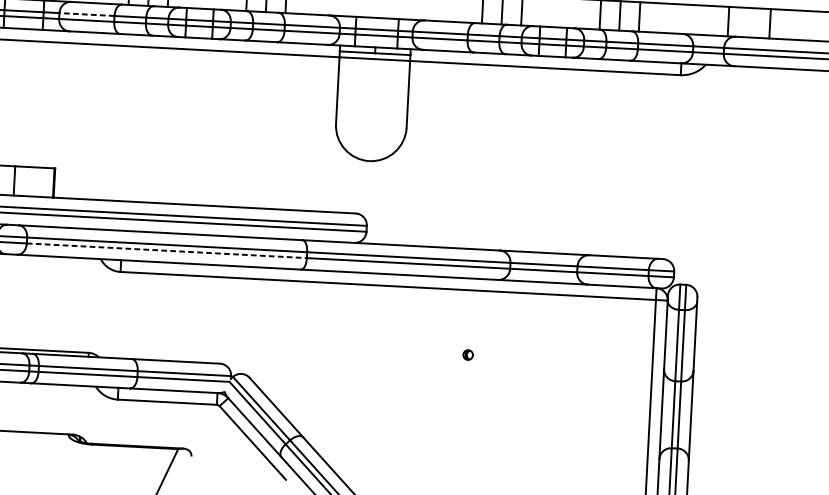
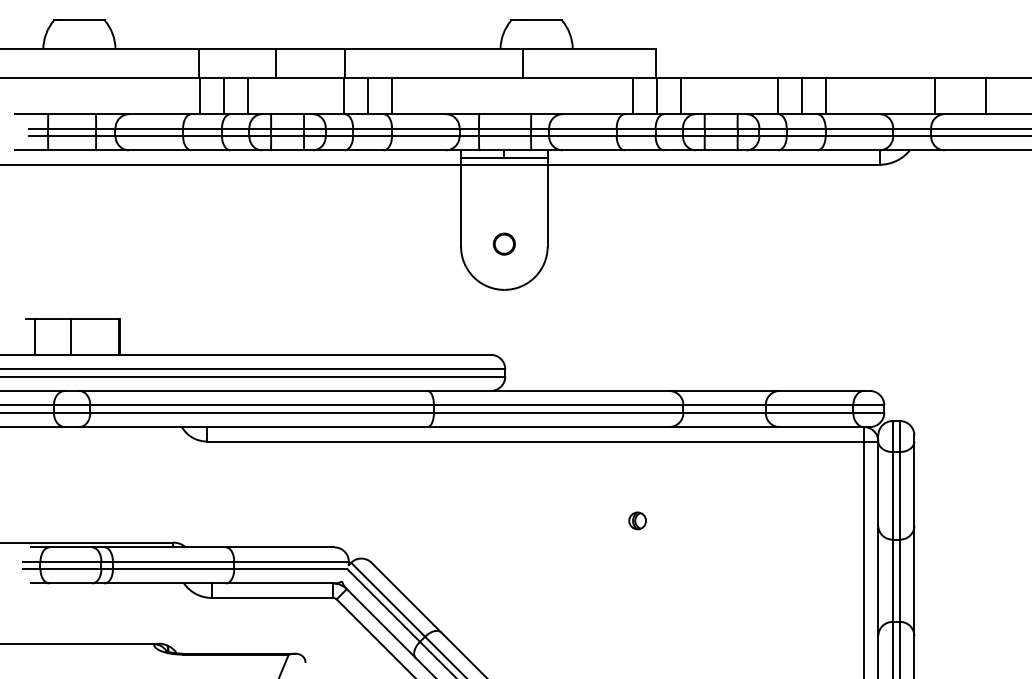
line: (87, 14) -> (149, 128), dashed -> solid
circle: (370, 123) -> (503, 243), added
line: (167, 250) -> (262, 412), dashed -> solid
part: (468, 354) -> (637, 520), size x1.43

